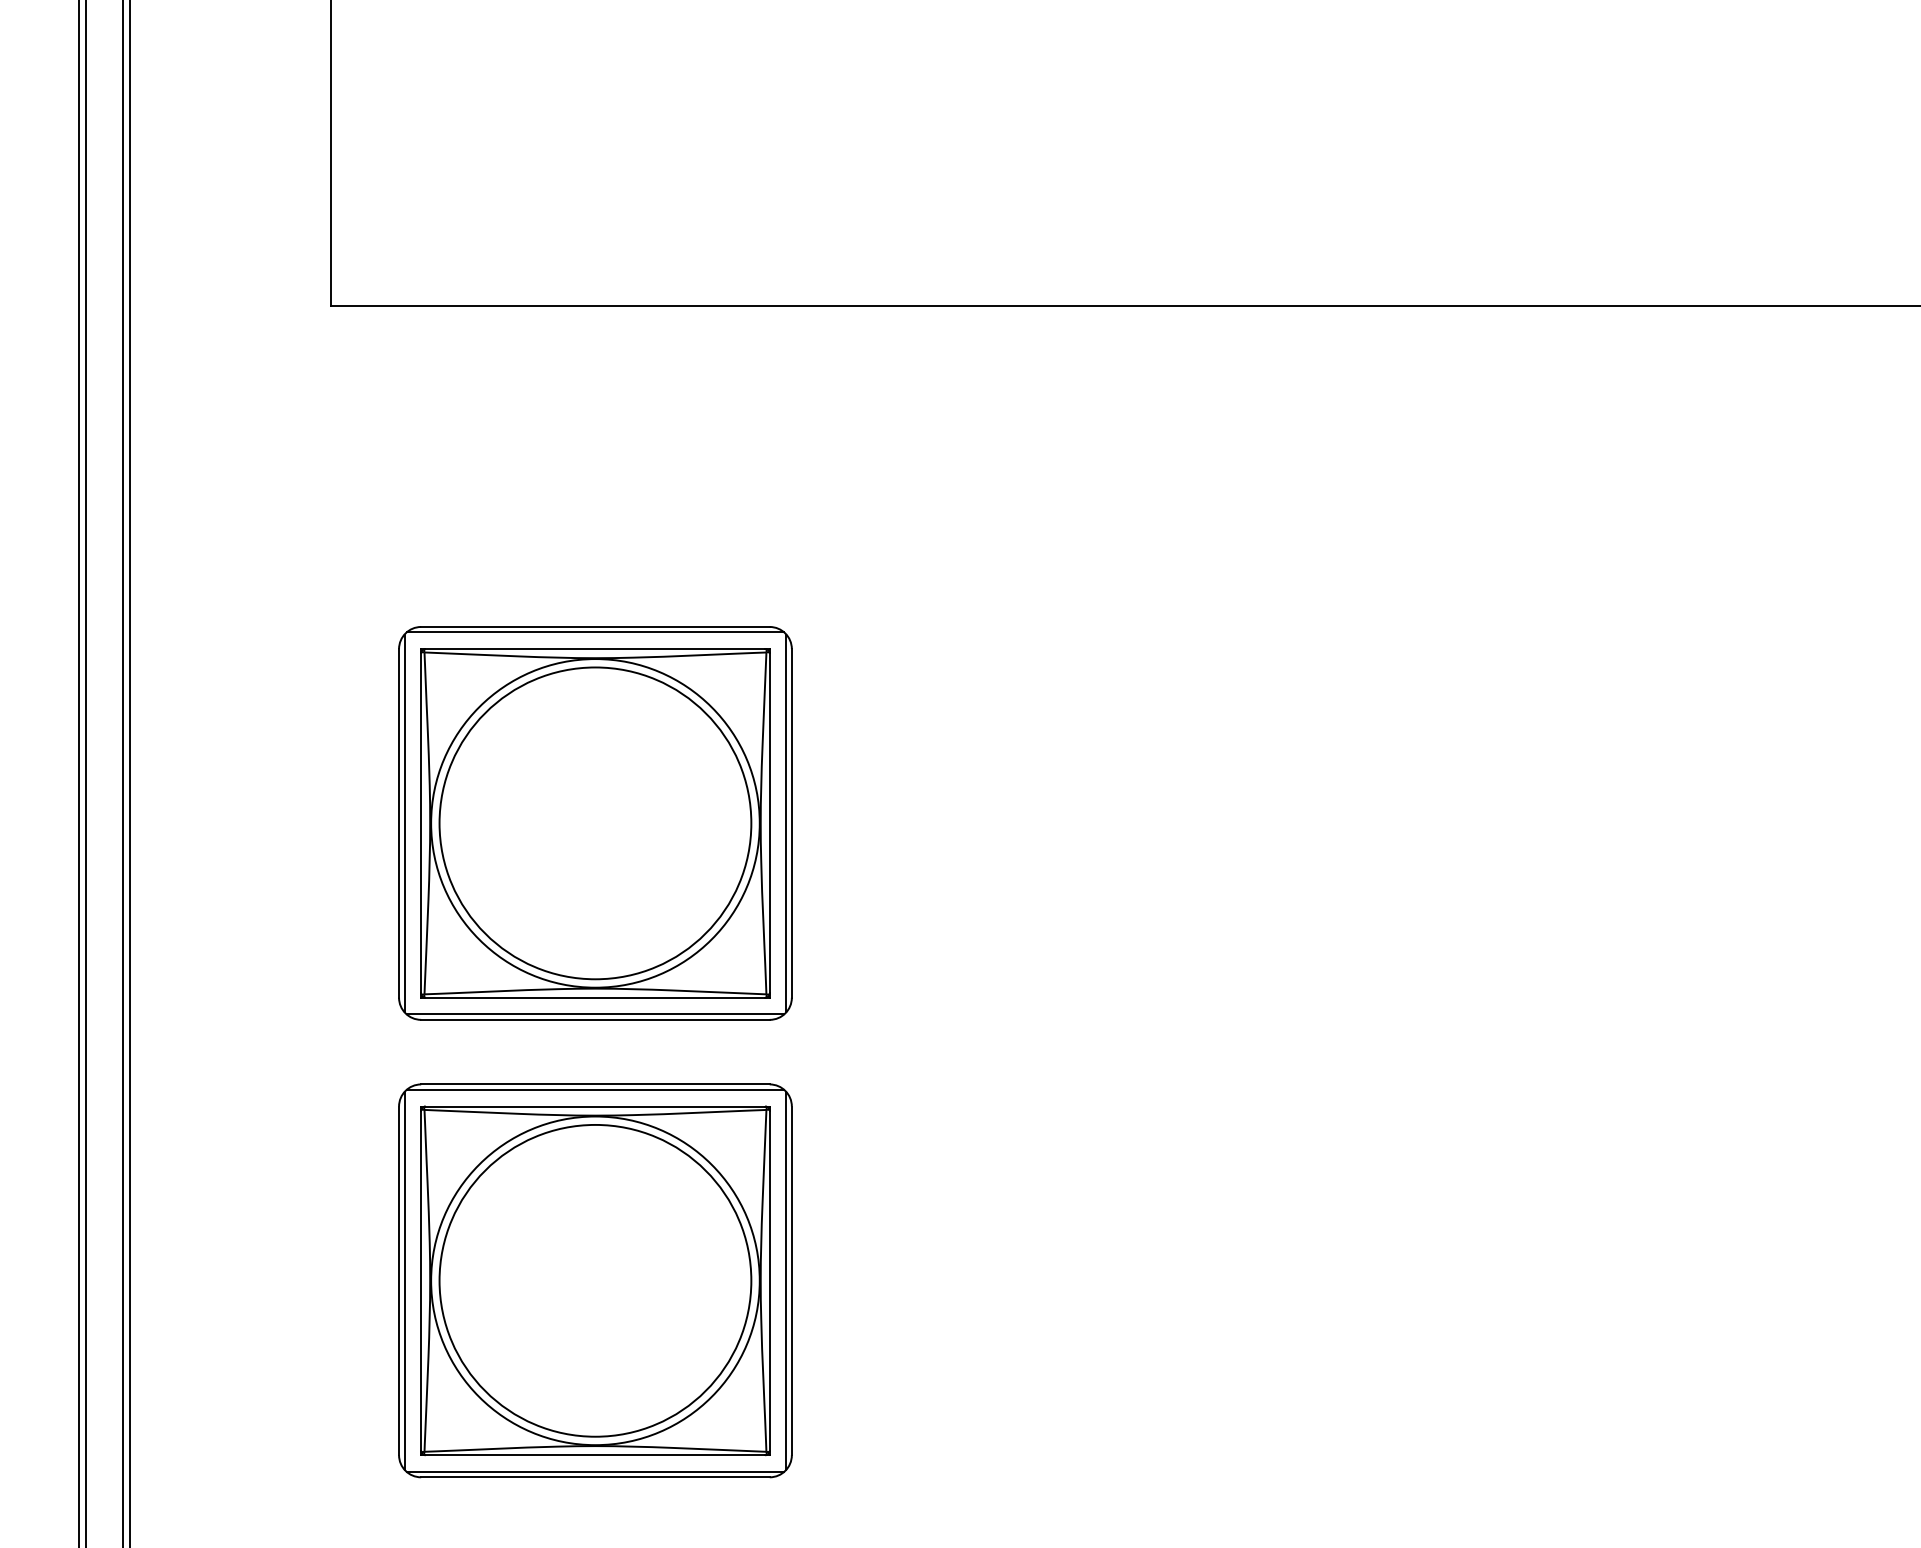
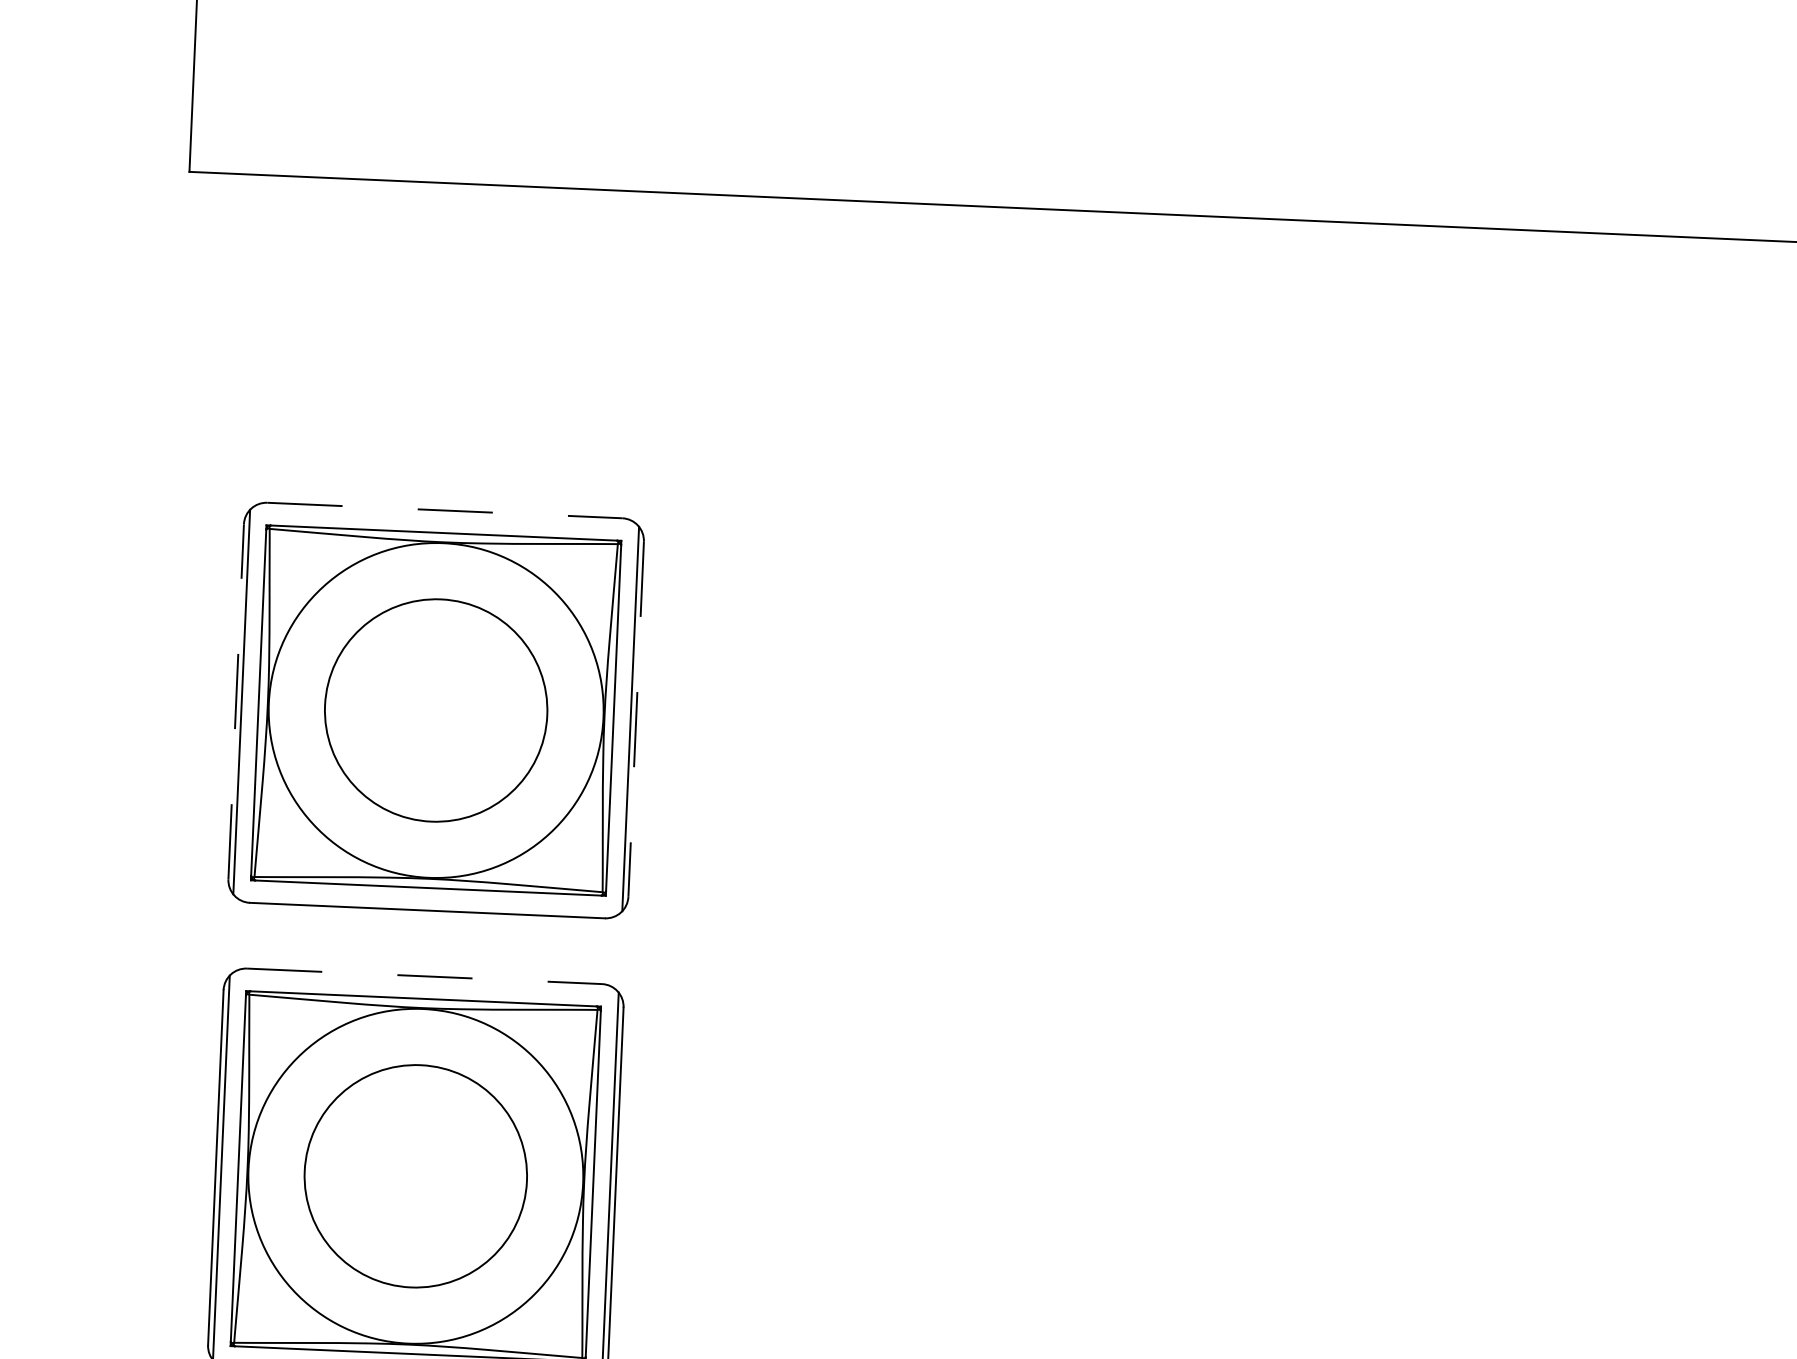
line: (595, 626) -> (444, 510), solid -> dashed
line: (595, 632) -> (444, 516), removed
line: (399, 822) -> (236, 700), solid -> dashed
circle: (595, 823) -> (436, 710), size x0.7
line: (791, 823) -> (635, 719), solid -> dashed
line: (595, 1014) -> (427, 905), removed
line: (595, 1084) -> (424, 976), solid -> dashed
line: (595, 1089) -> (424, 981), removed
circle: (595, 1280) -> (415, 1175), size x0.7

